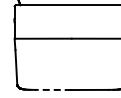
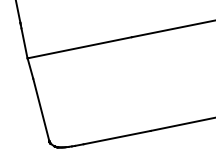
line: (52, 89) -> (115, 137), dashed -> solid

